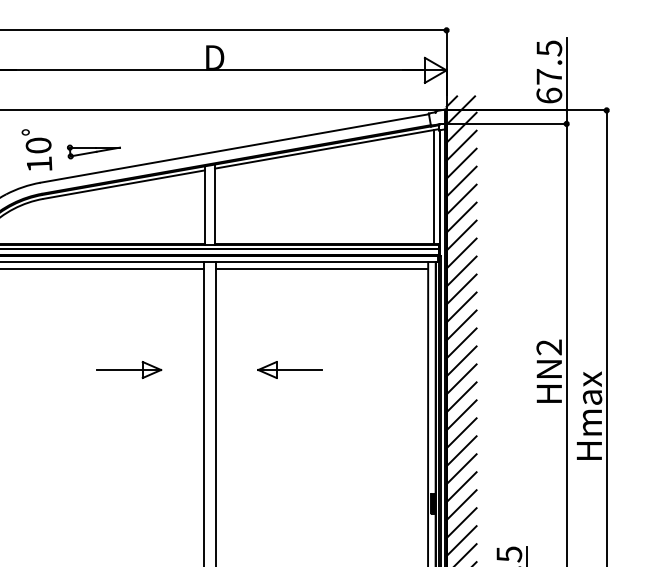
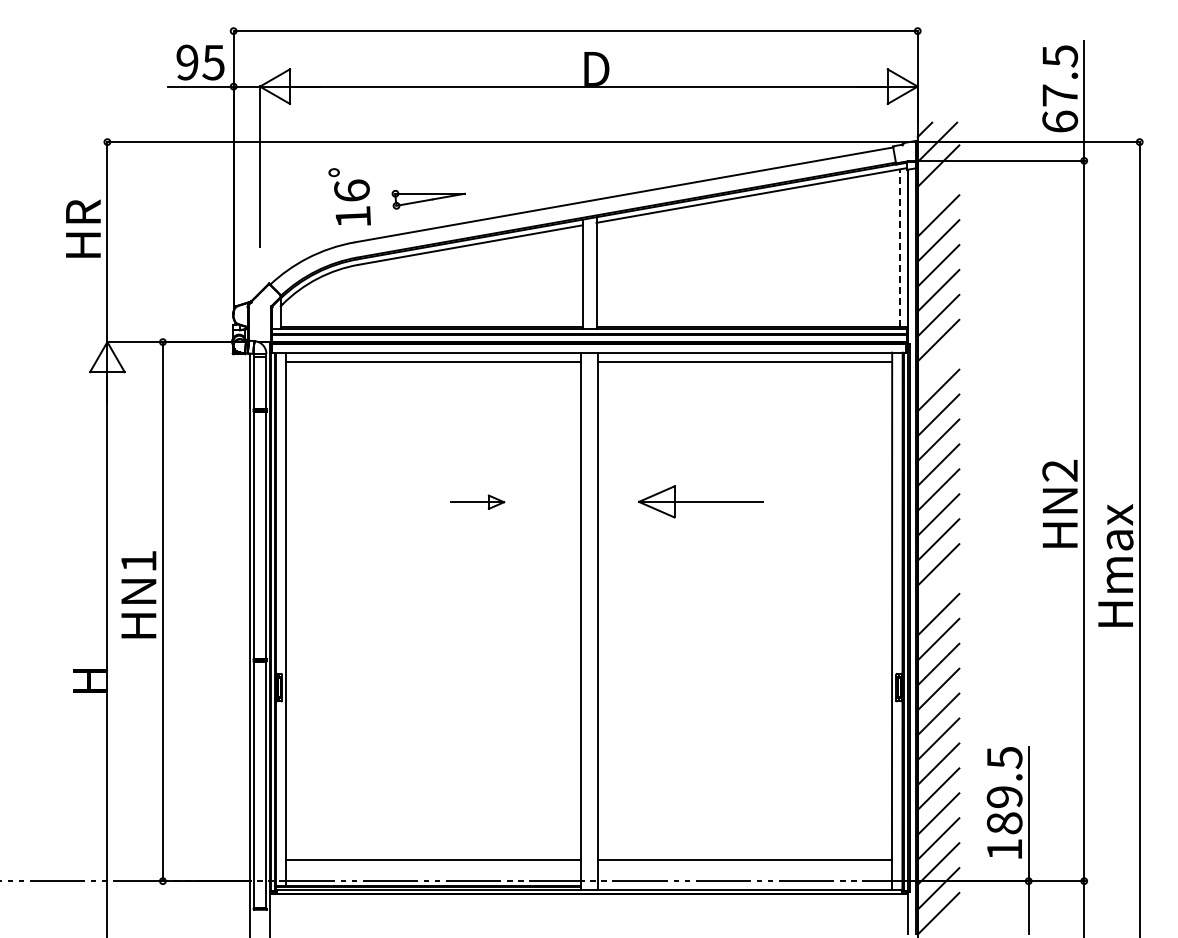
text: (38, 145) -> (351, 190), 10 -> 16
line: (461, 145) -> (938, 190), removed
line: (433, 187) -> (899, 248), solid -> dashed
line: (461, 271) -> (938, 365), removed
part: (129, 370) -> (477, 502), size x0.6
part: (289, 370) -> (700, 502), size x1.4
line: (461, 433) -> (938, 589), removed

